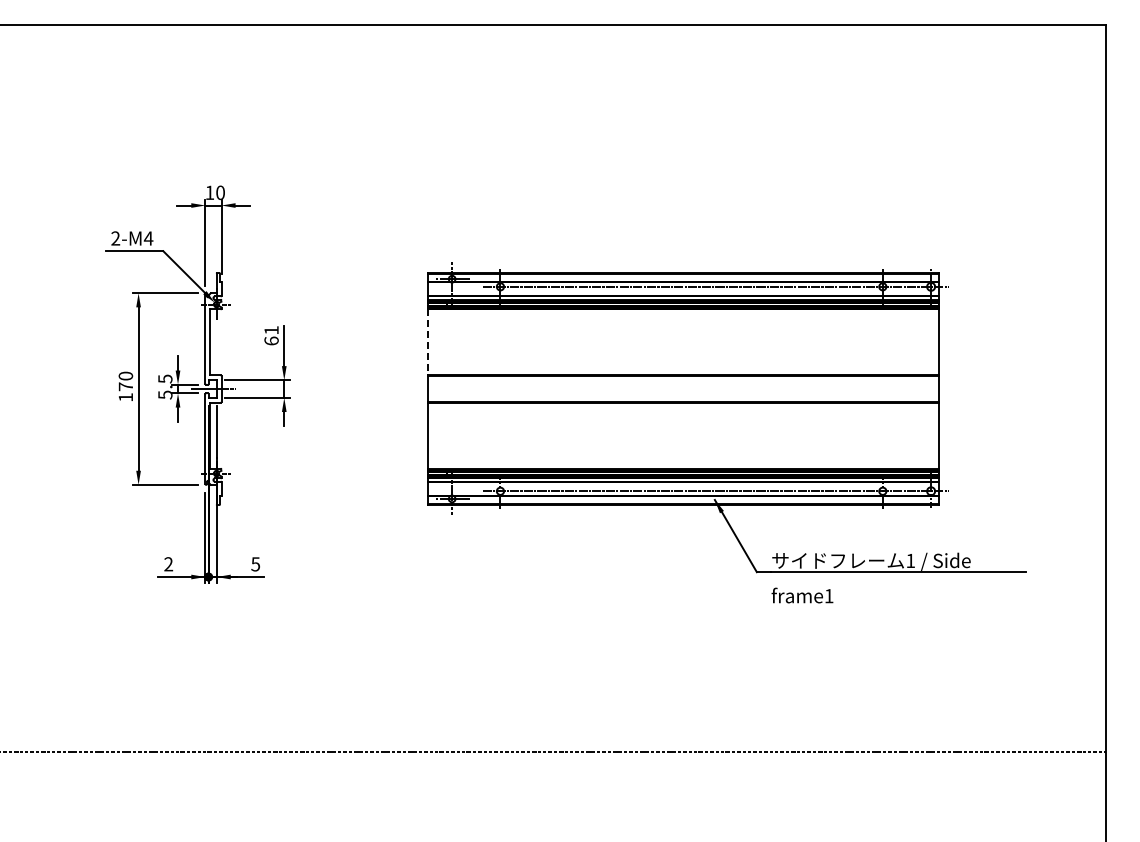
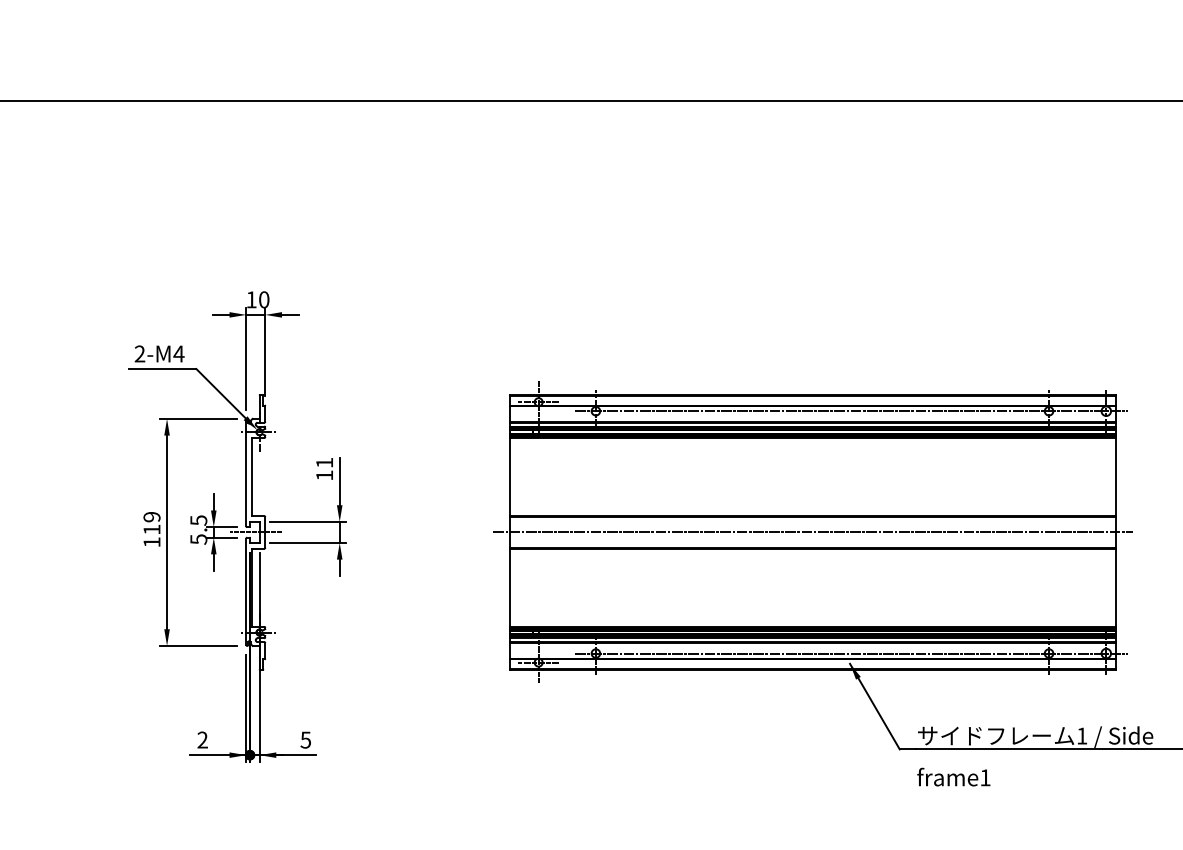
text: (271, 340) -> (324, 474), 61 -> 11
line: (428, 342) -> (510, 477), dashed -> solid
text: (125, 381) -> (151, 523), 170 -> 119
line: (683, 389) -> (812, 532), added

